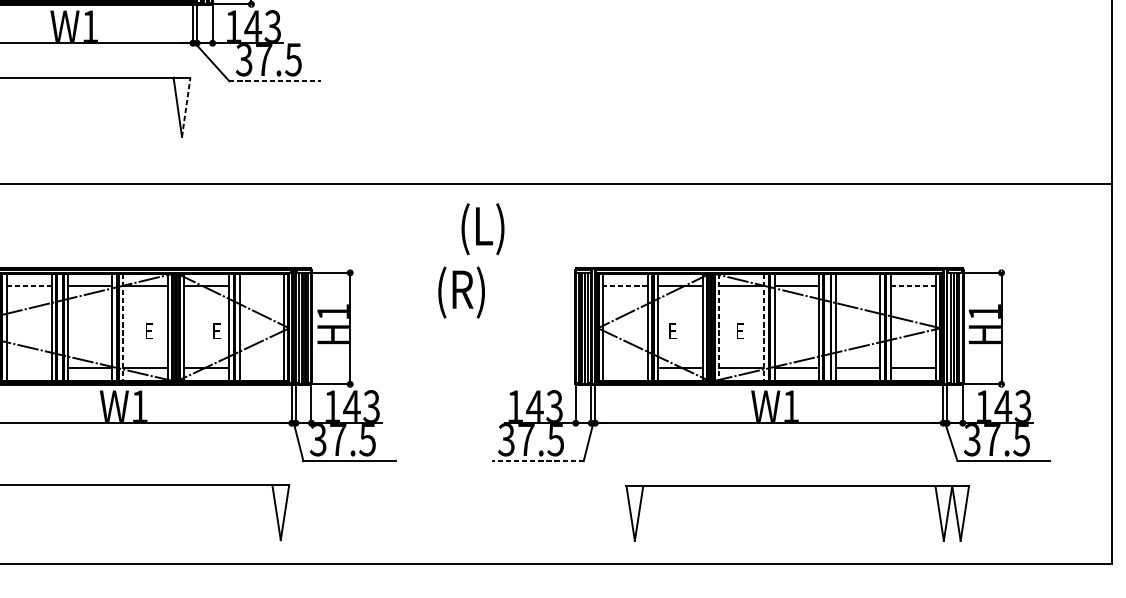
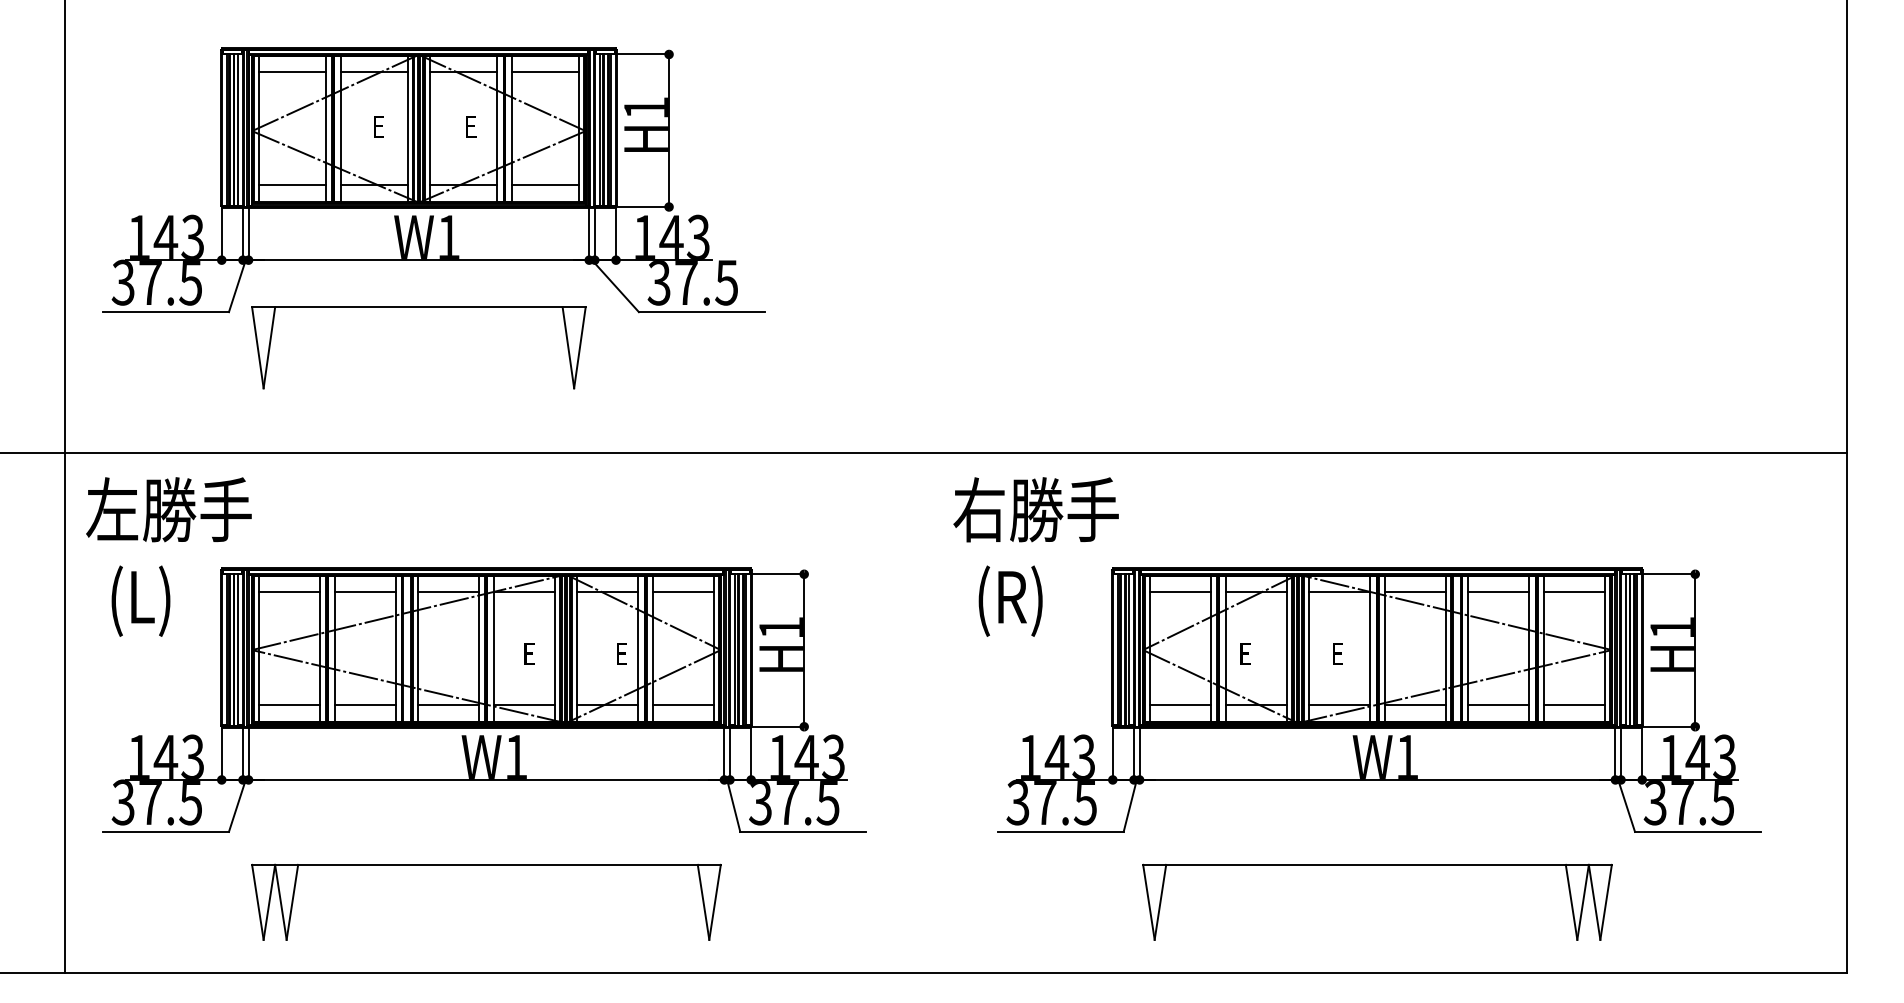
line: (275, 81) -> (701, 312), dashed -> solid
line: (185, 107) -> (579, 347), dashed -> solid
text: (519, 228) -> (1035, 513), (L) -> 右勝手
line: (29, 286) -> (365, 592), dashed -> solid
line: (261, 286) -> (682, 592), added
line: (625, 286) -> (1180, 592), dashed -> solid
line: (857, 286) -> (1498, 592), added
line: (913, 286) -> (1574, 592), dashed -> solid
text: (461, 292) -> (1010, 600), moved
line: (123, 327) -> (493, 649), dashed -> solid
line: (719, 327) -> (1309, 649), dashed -> solid
line: (764, 327) -> (1370, 649), dashed -> solid
line: (28, 368) -> (364, 704), added
line: (261, 368) -> (682, 704), added
line: (625, 368) -> (1180, 704), added
line: (537, 460) -> (1060, 831), dashed -> solid
part: (797, 486) -> (1377, 865), moved

